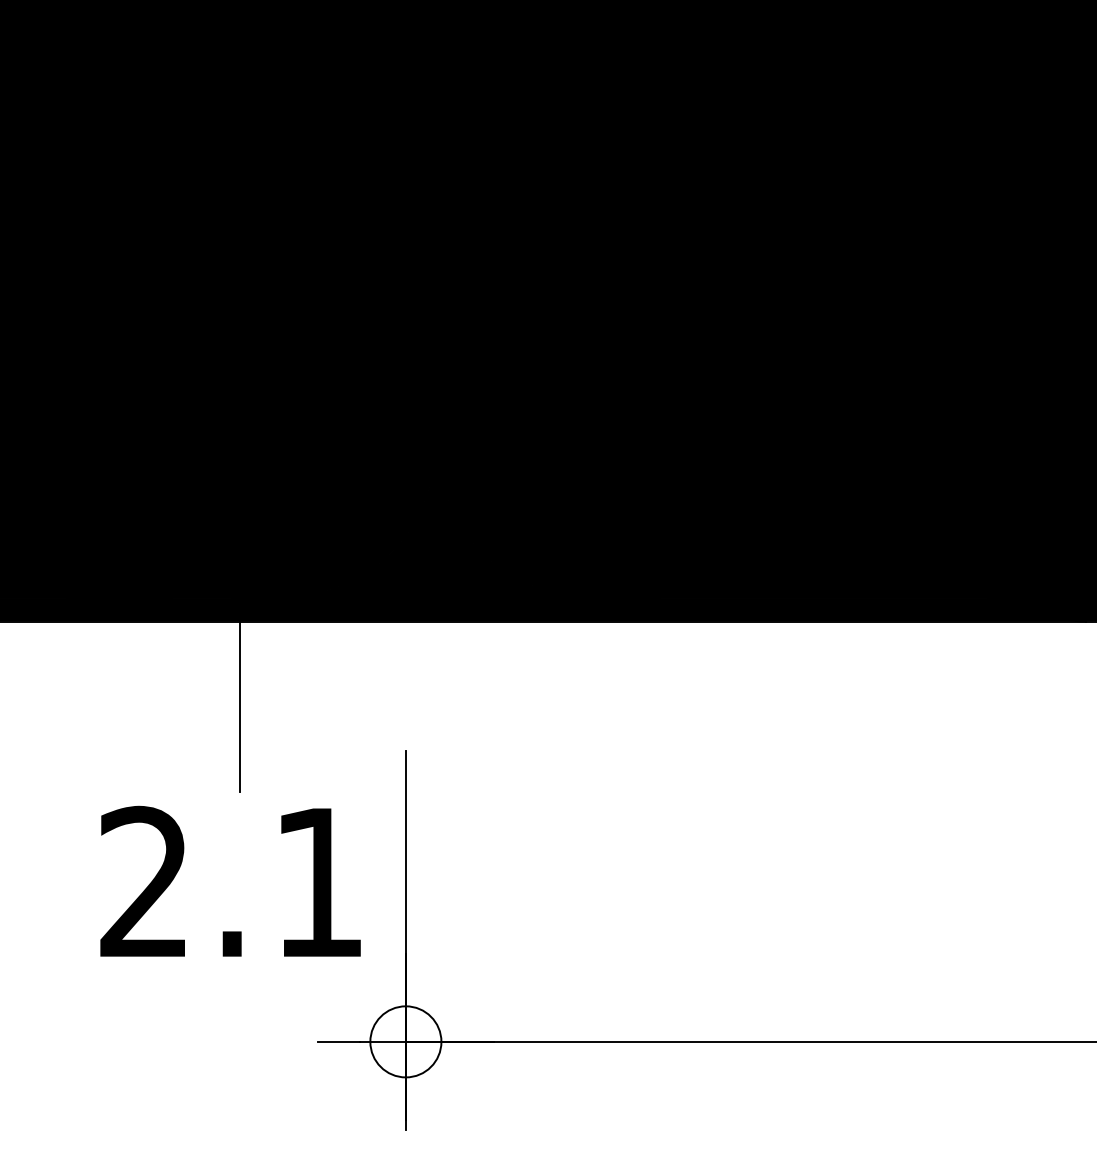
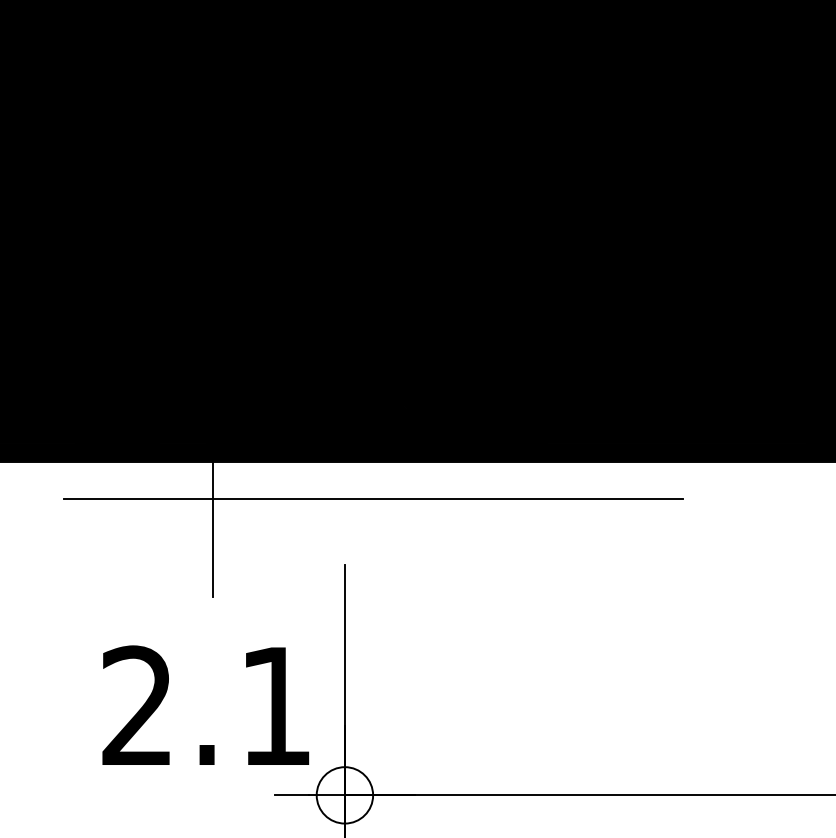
line: (441, 668) -> (373, 499), added
text: (230, 880) -> (205, 704), moved

